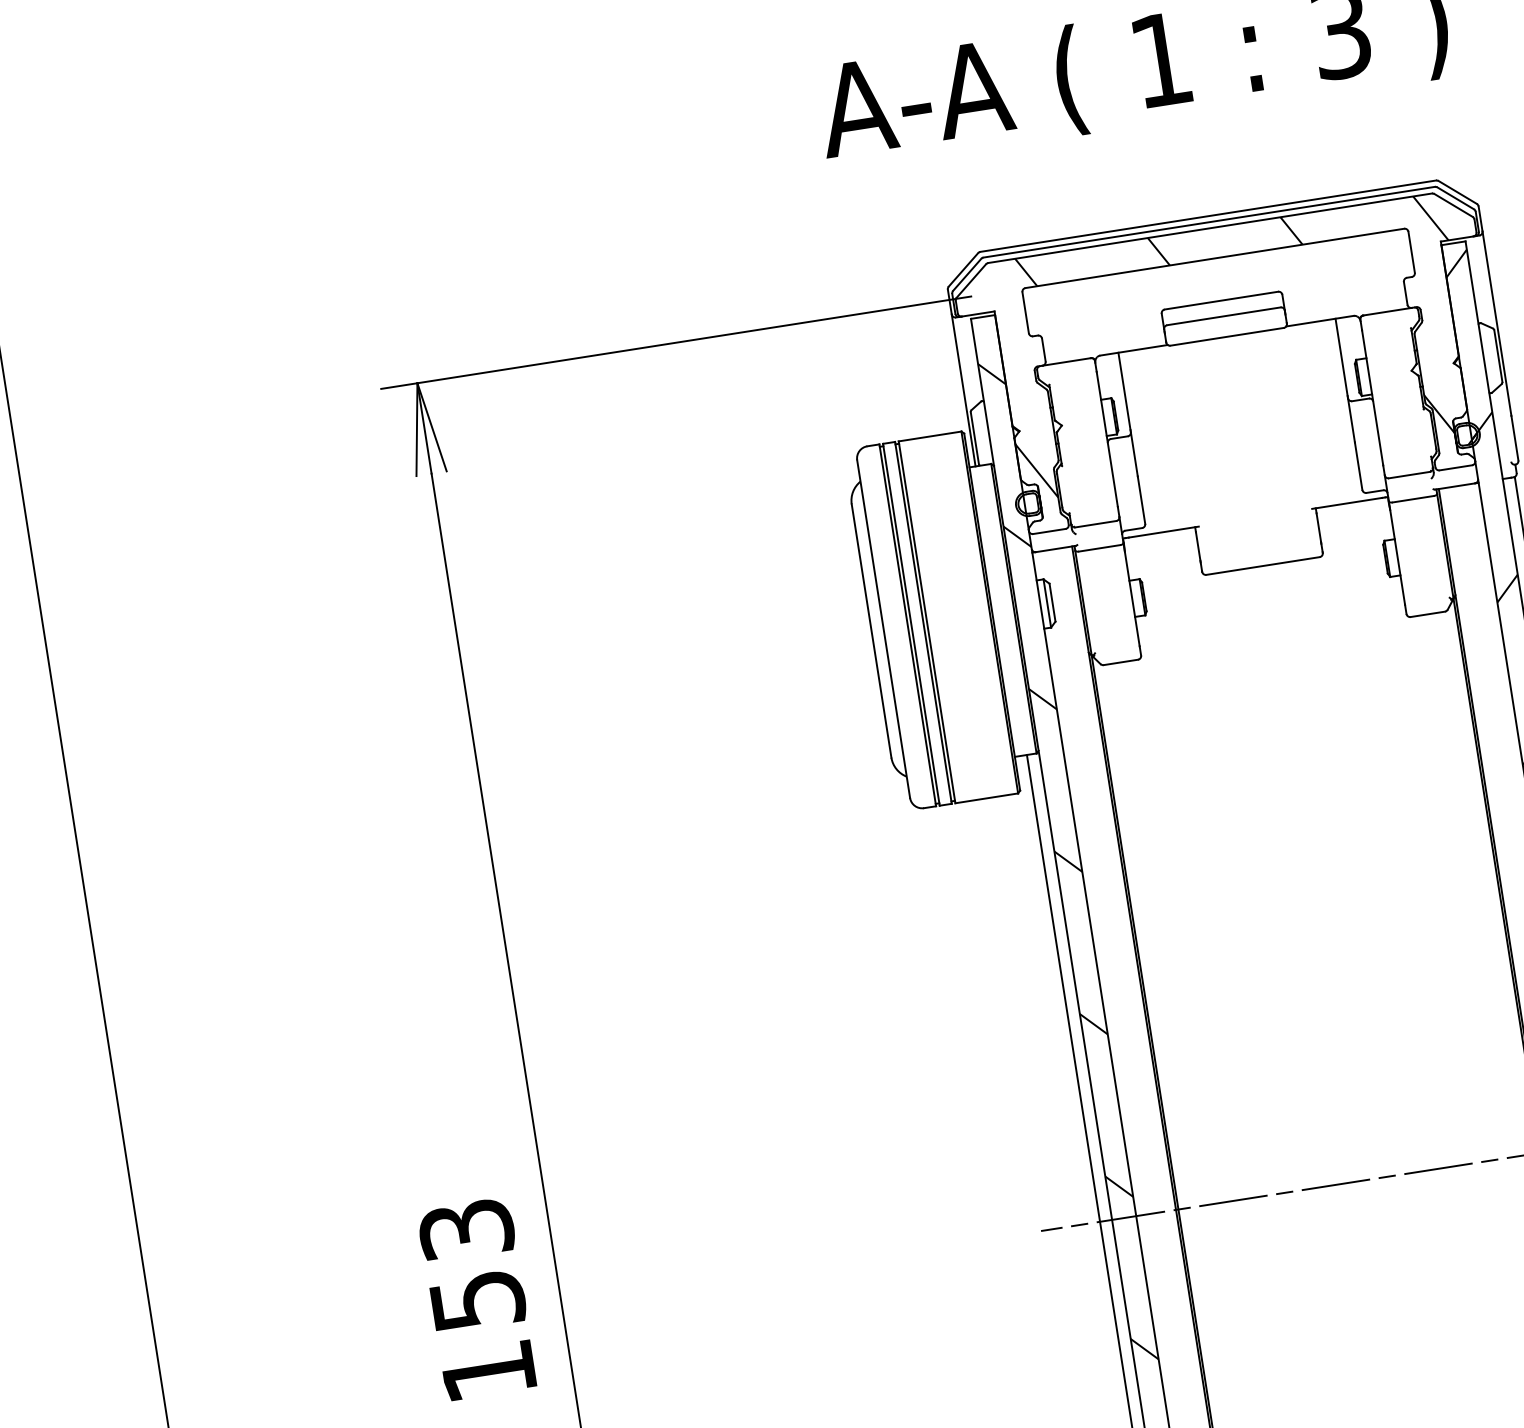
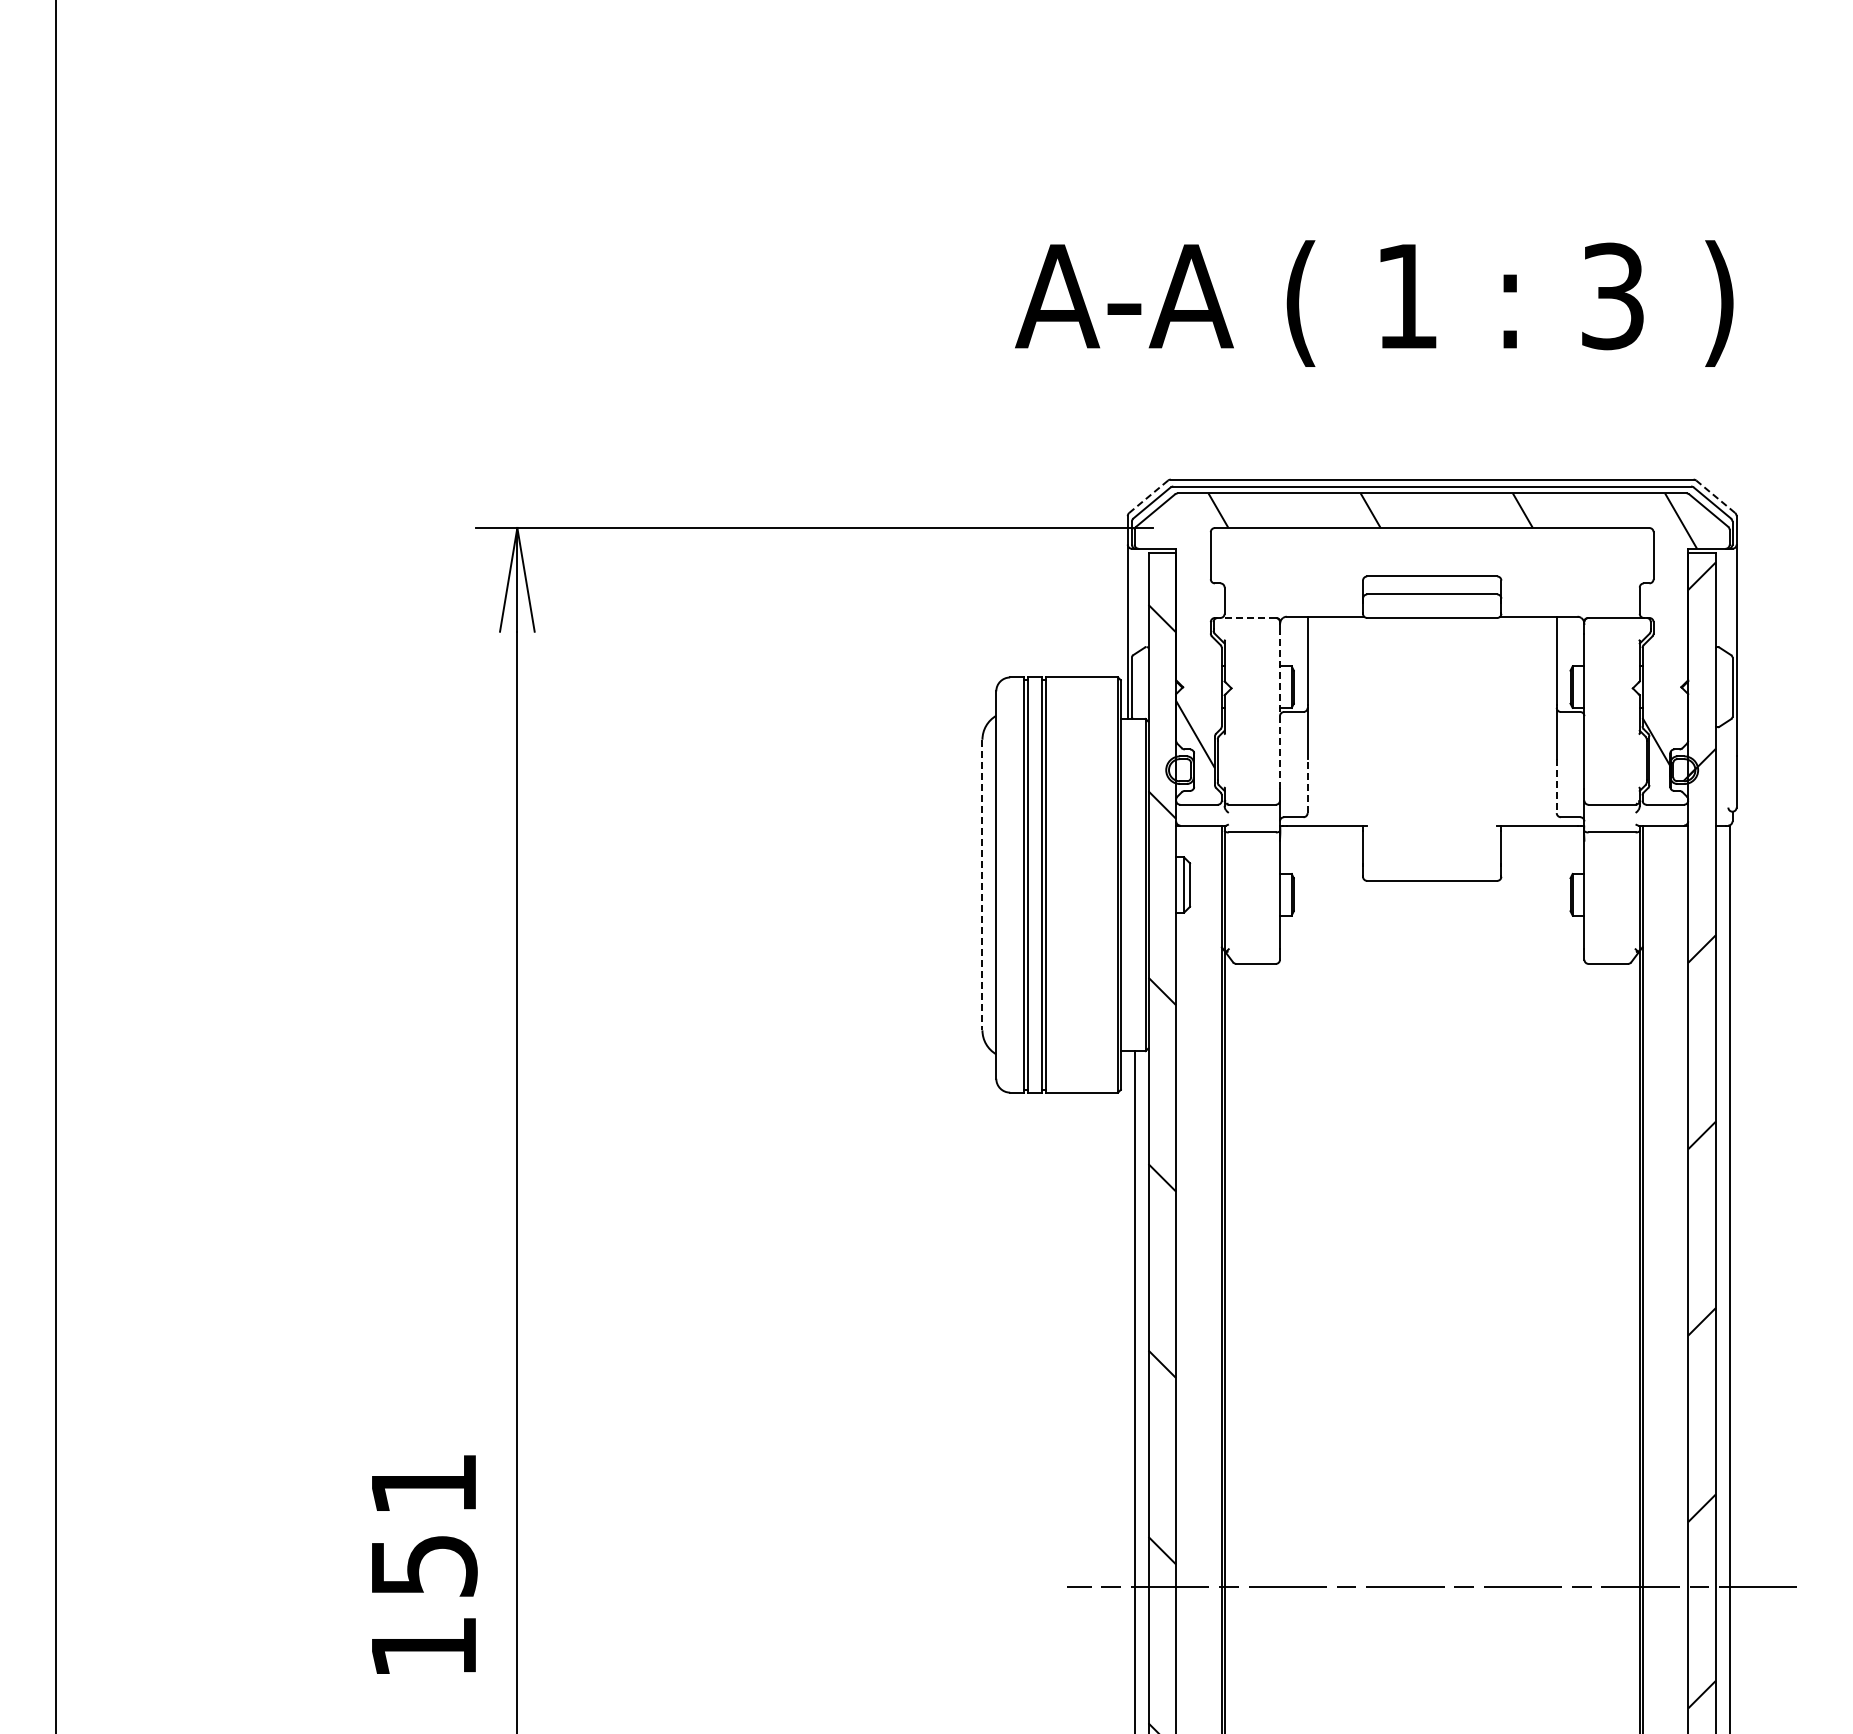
line: (1457, 192) -> (1715, 496), solid -> dashed
line: (963, 270) -> (1148, 497), solid -> dashed
line: (1066, 361) -> (1248, 617), solid -> dashed
line: (1106, 439) -> (1279, 711), solid -> dashed
line: (1358, 466) -> (1556, 786), solid -> dashed
line: (1141, 499) -> (1307, 785), solid -> dashed
line: (871, 631) -> (982, 885), solid -> dashed
text: (466, 1229) -> (423, 1484), 153 -> 151

